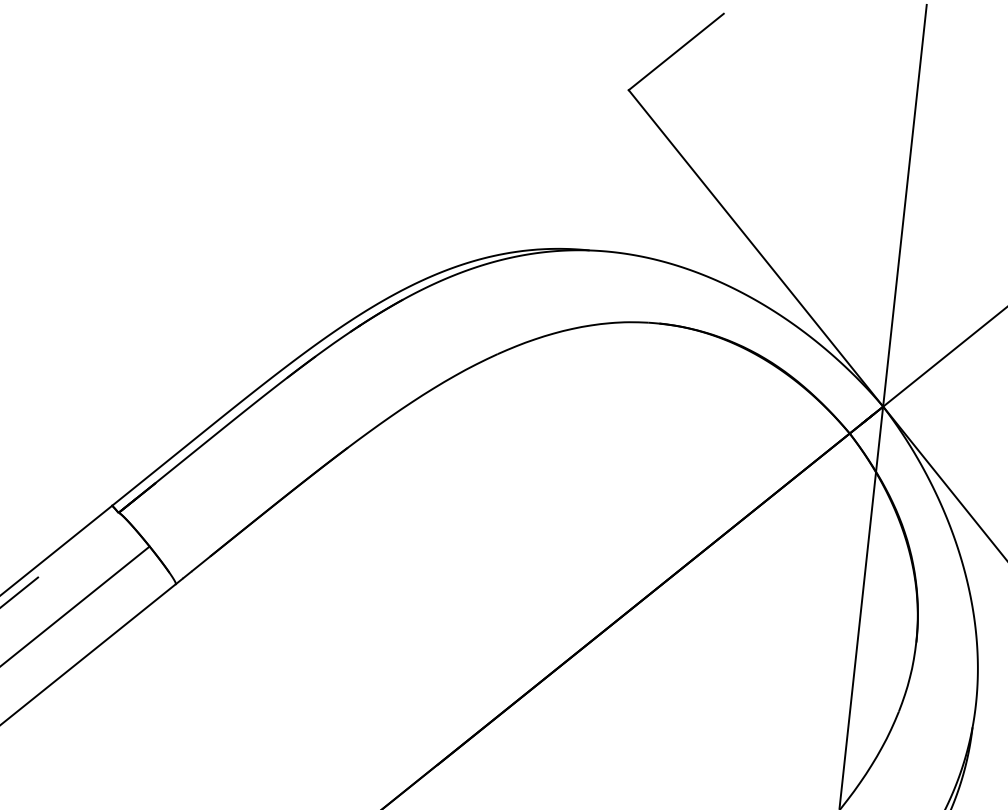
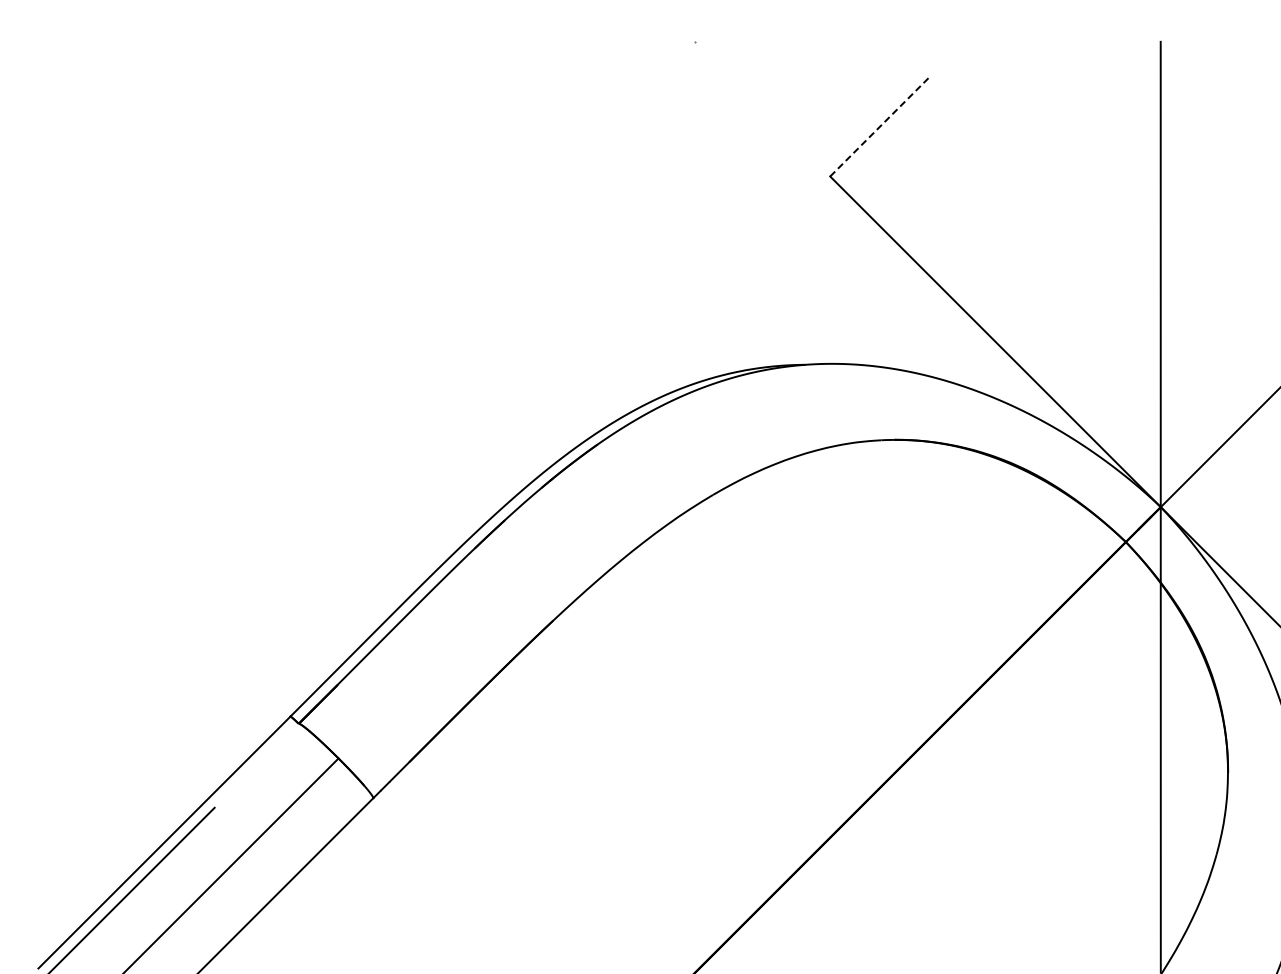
line: (676, 51) -> (880, 126), solid -> dashed

